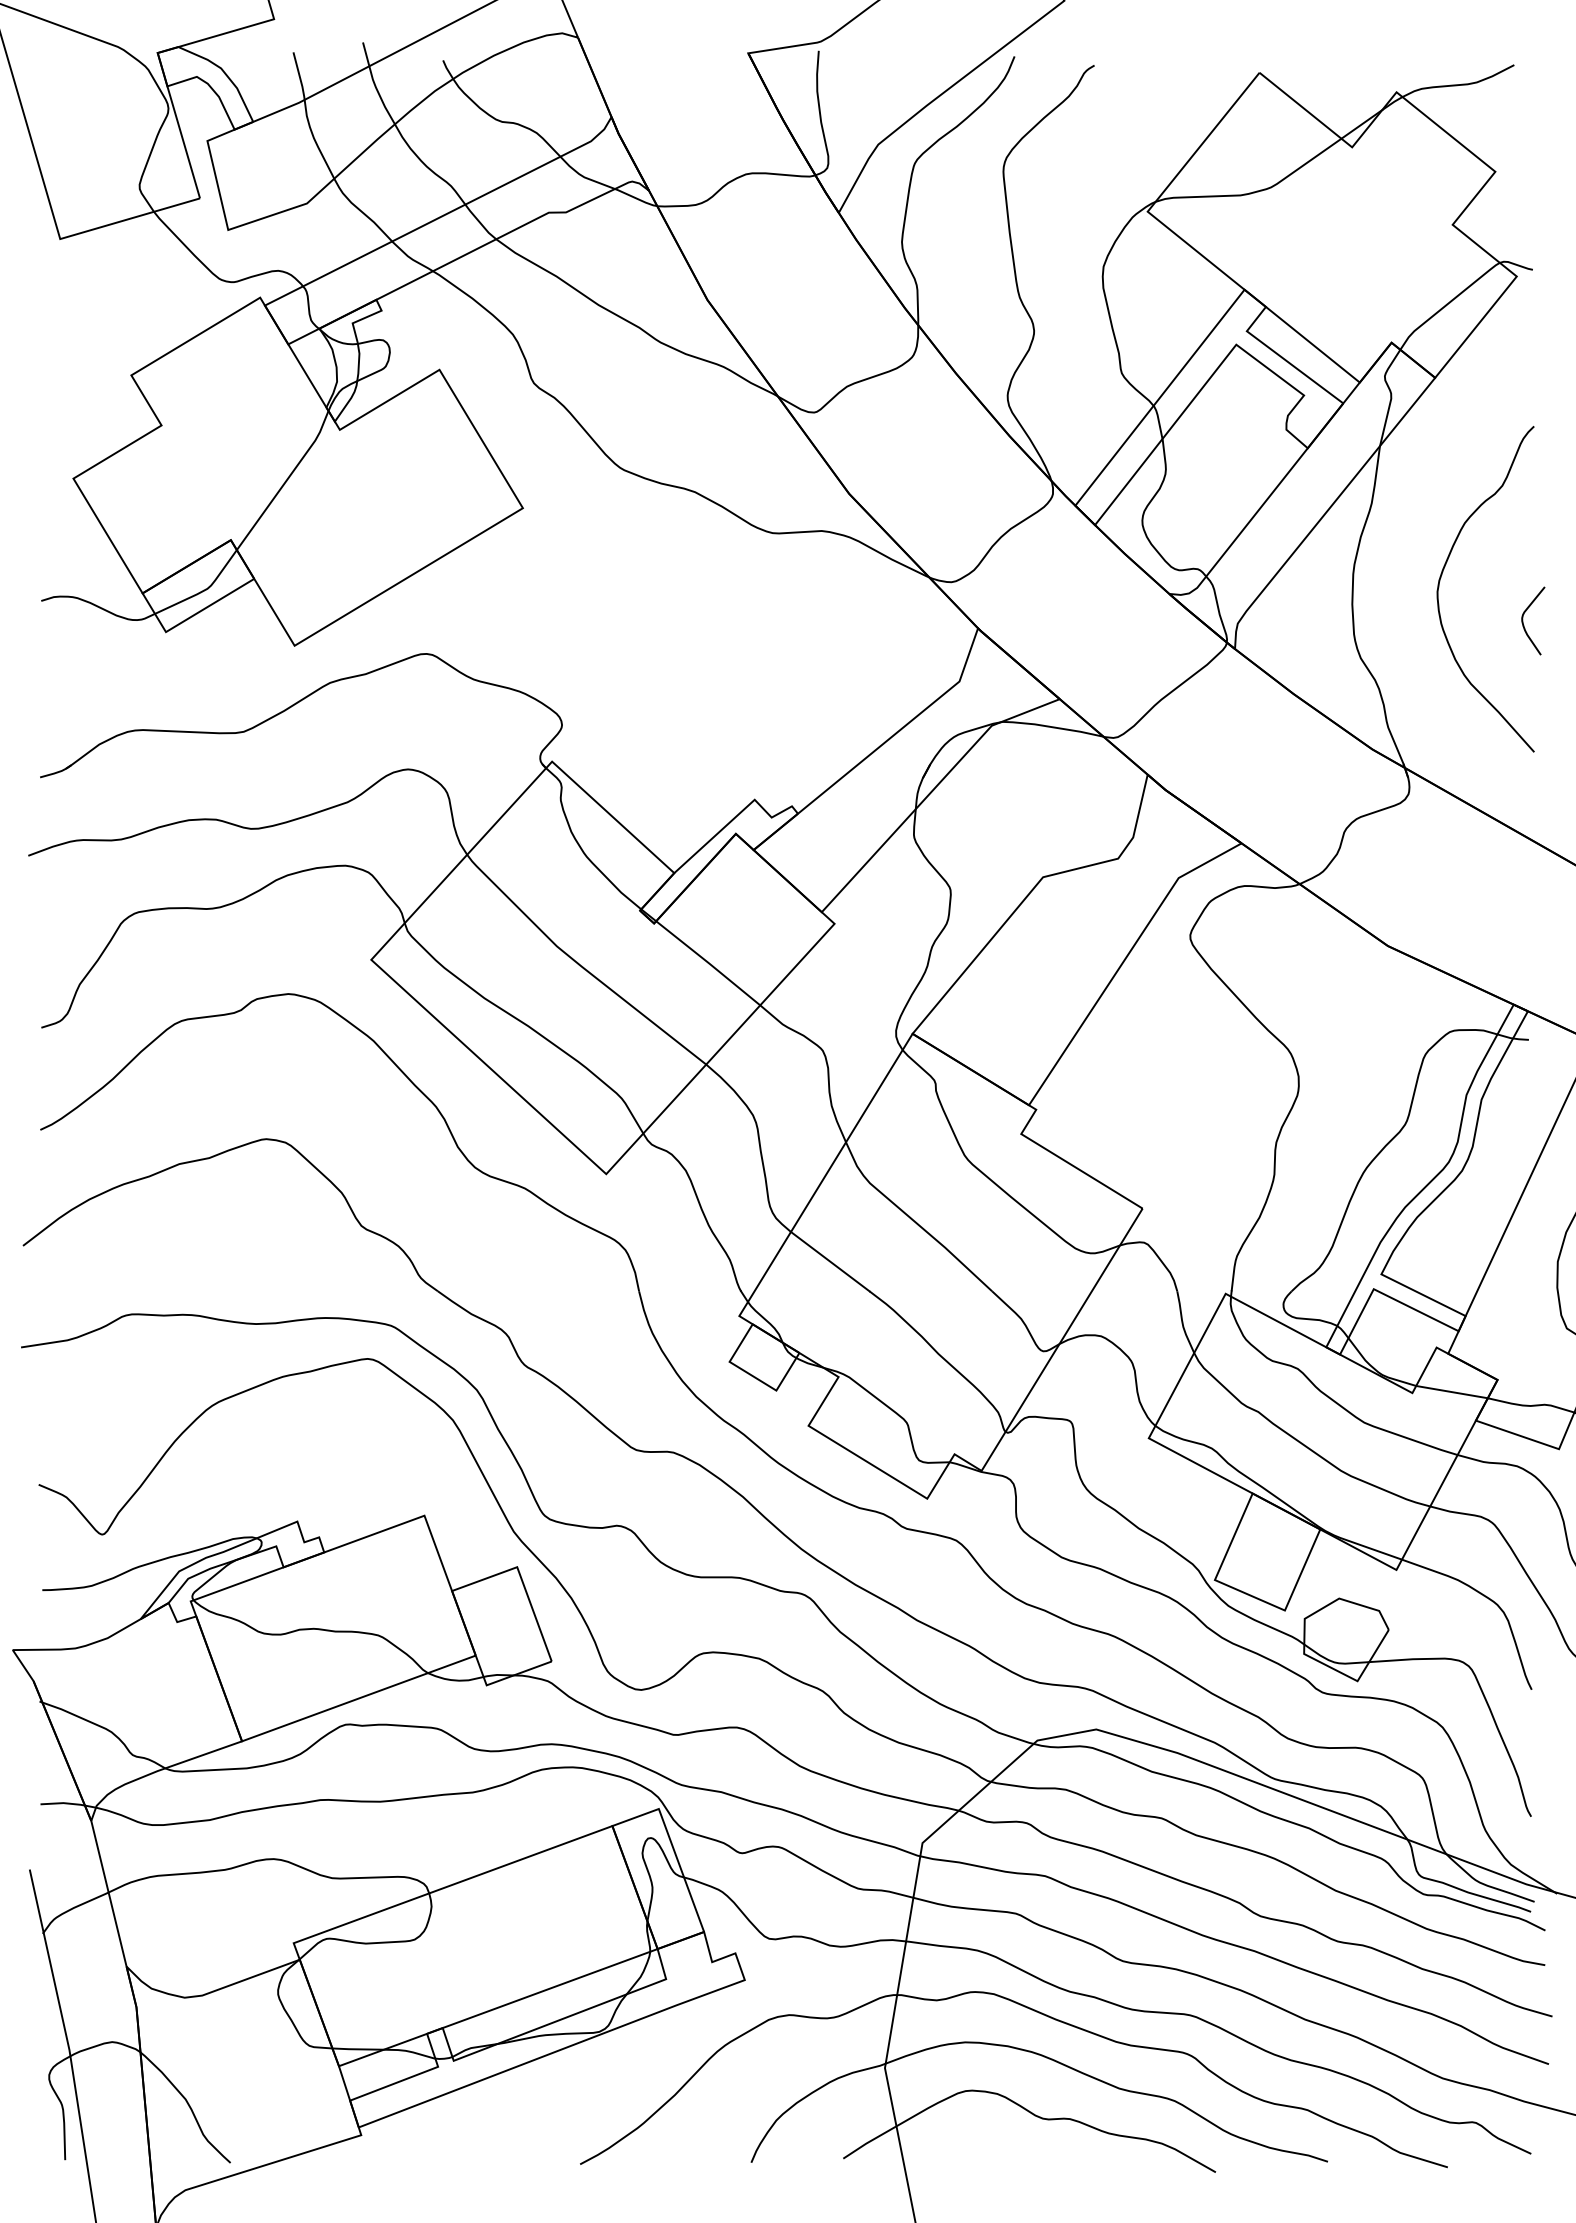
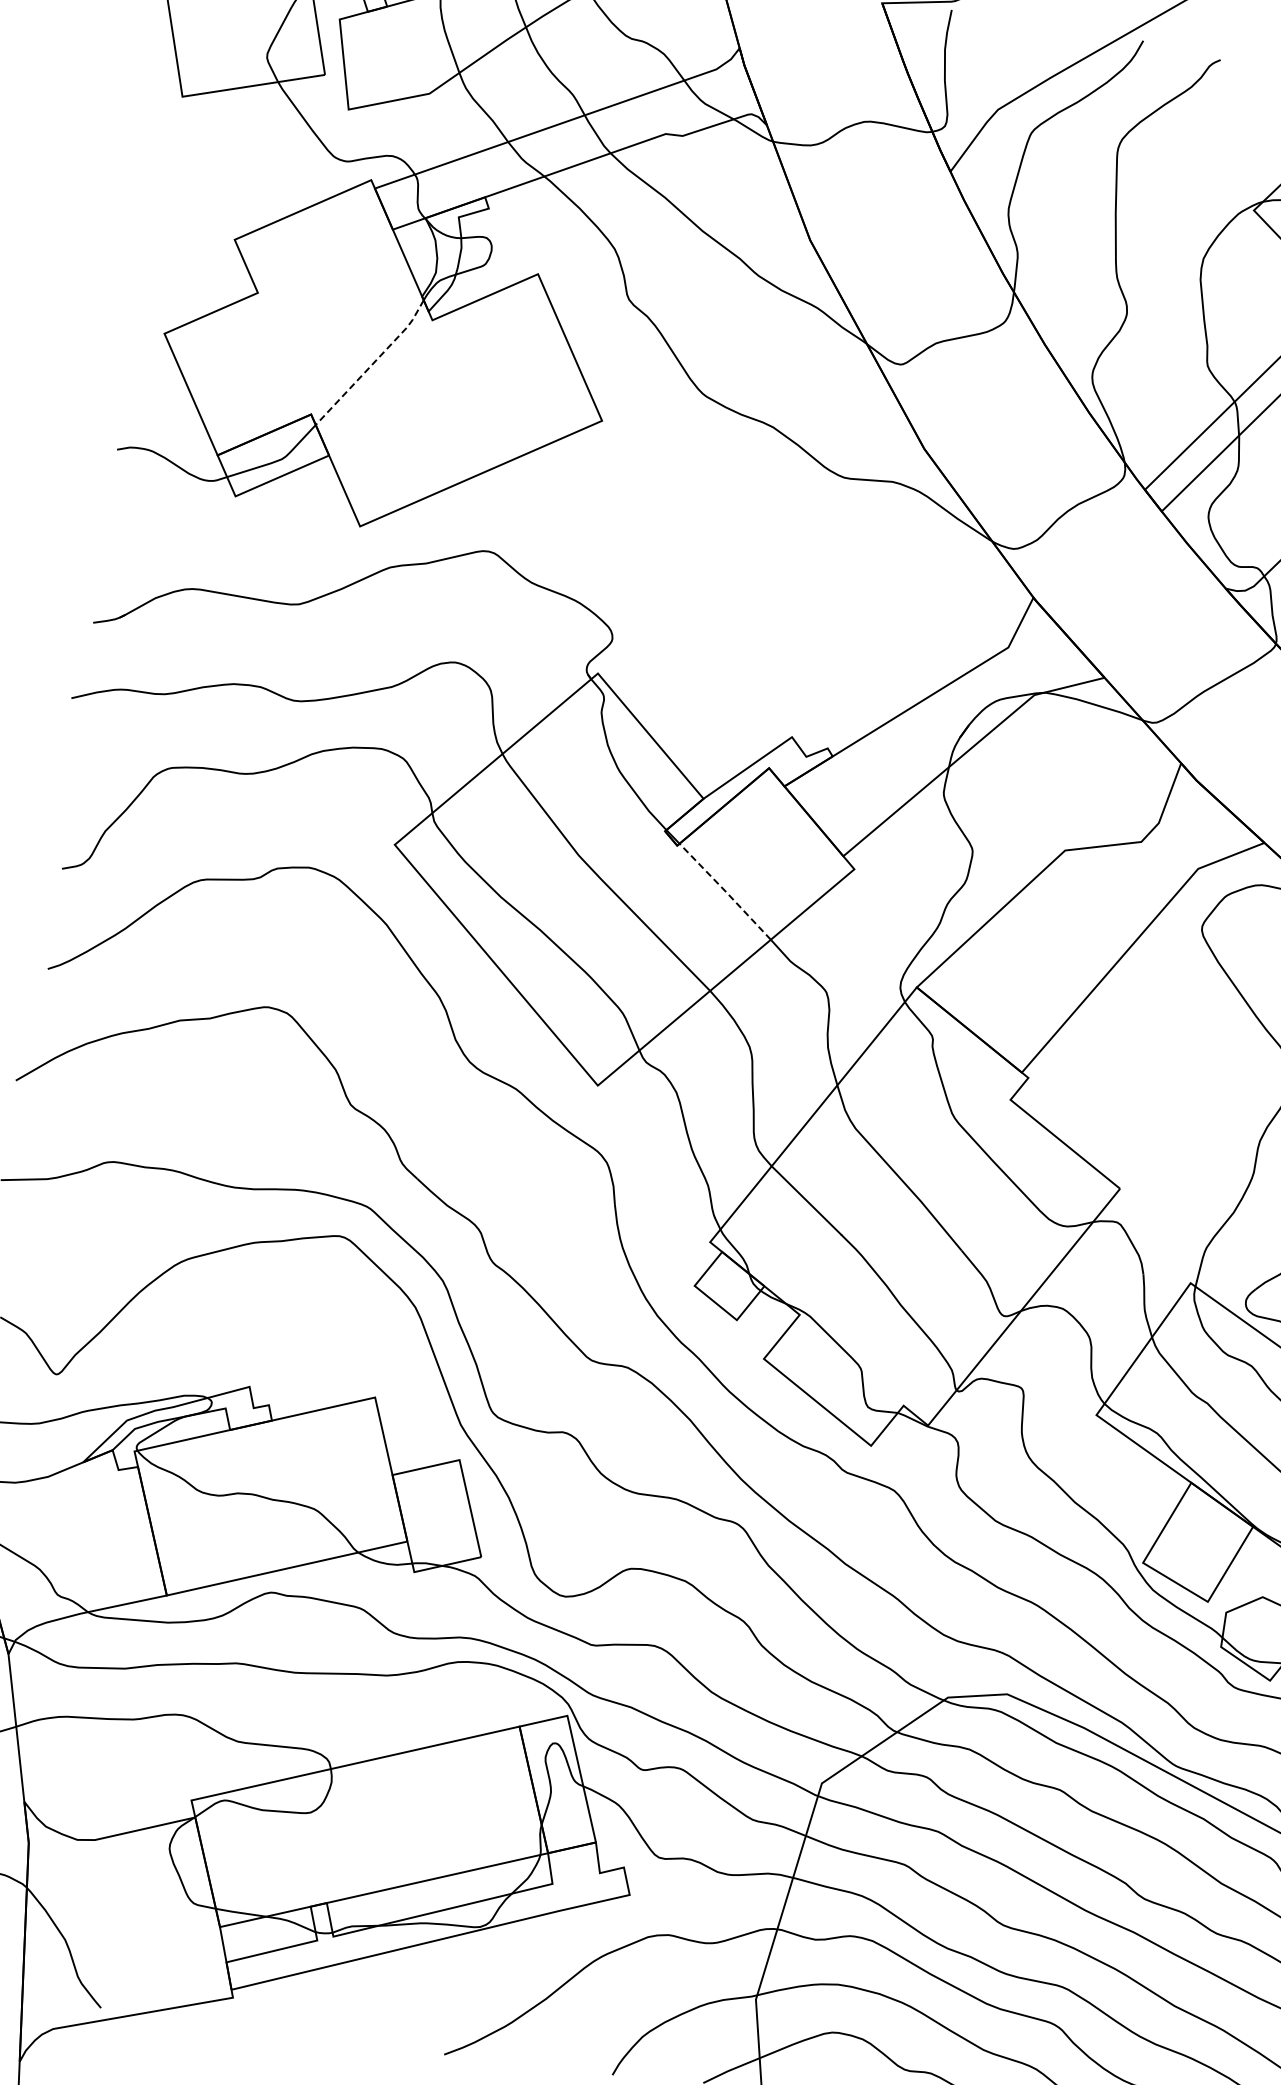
line: (286, 481) -> (373, 364), solid -> dashed
line: (708, 963) -> (725, 891), solid -> dashed

